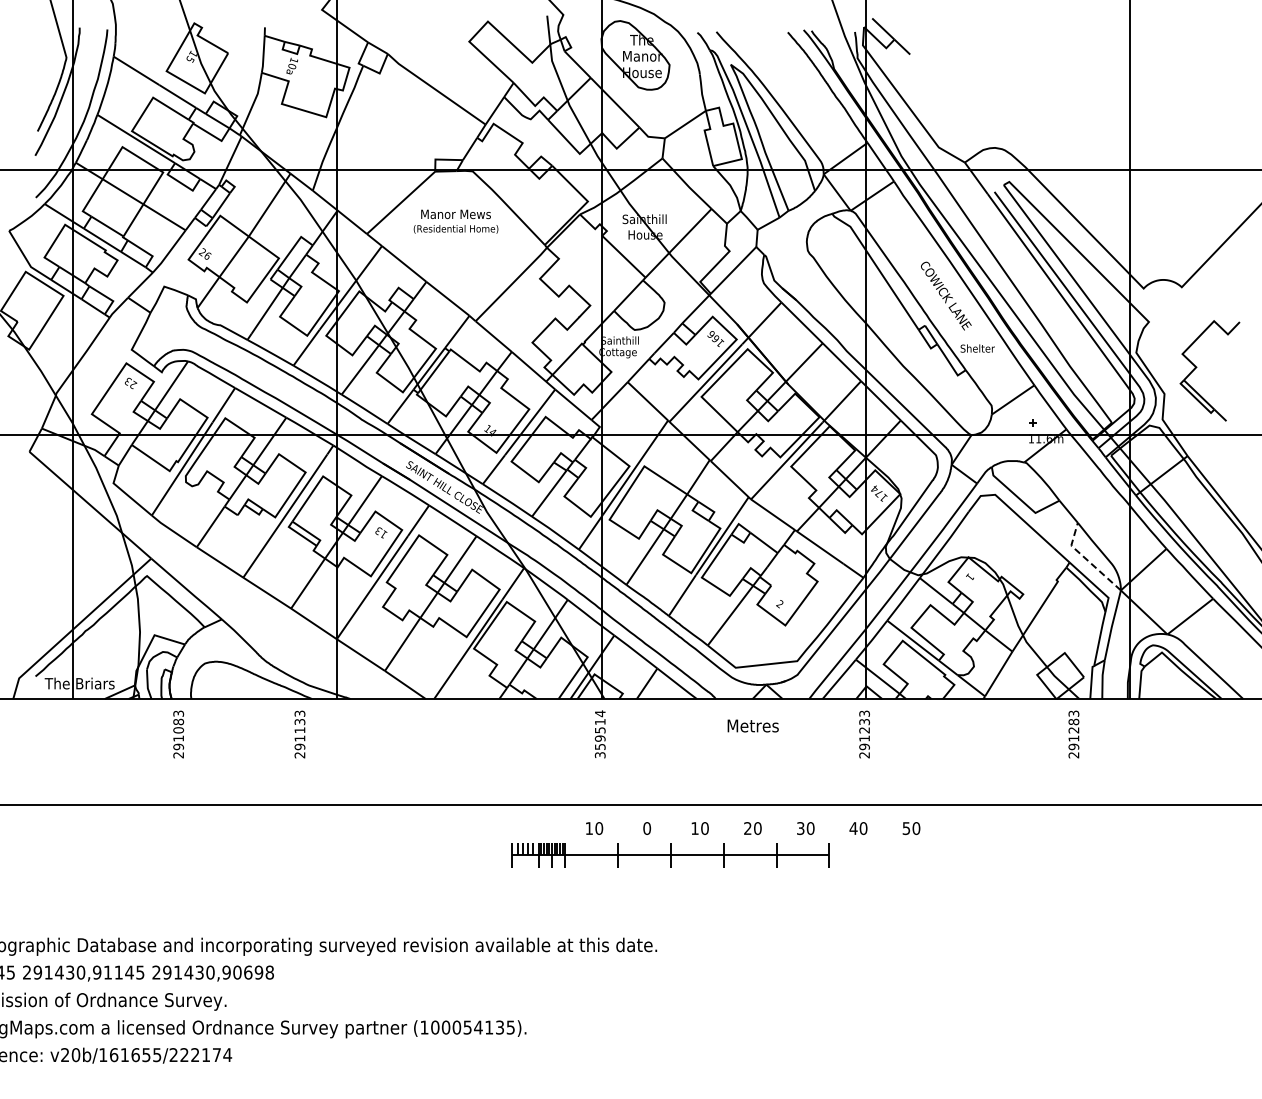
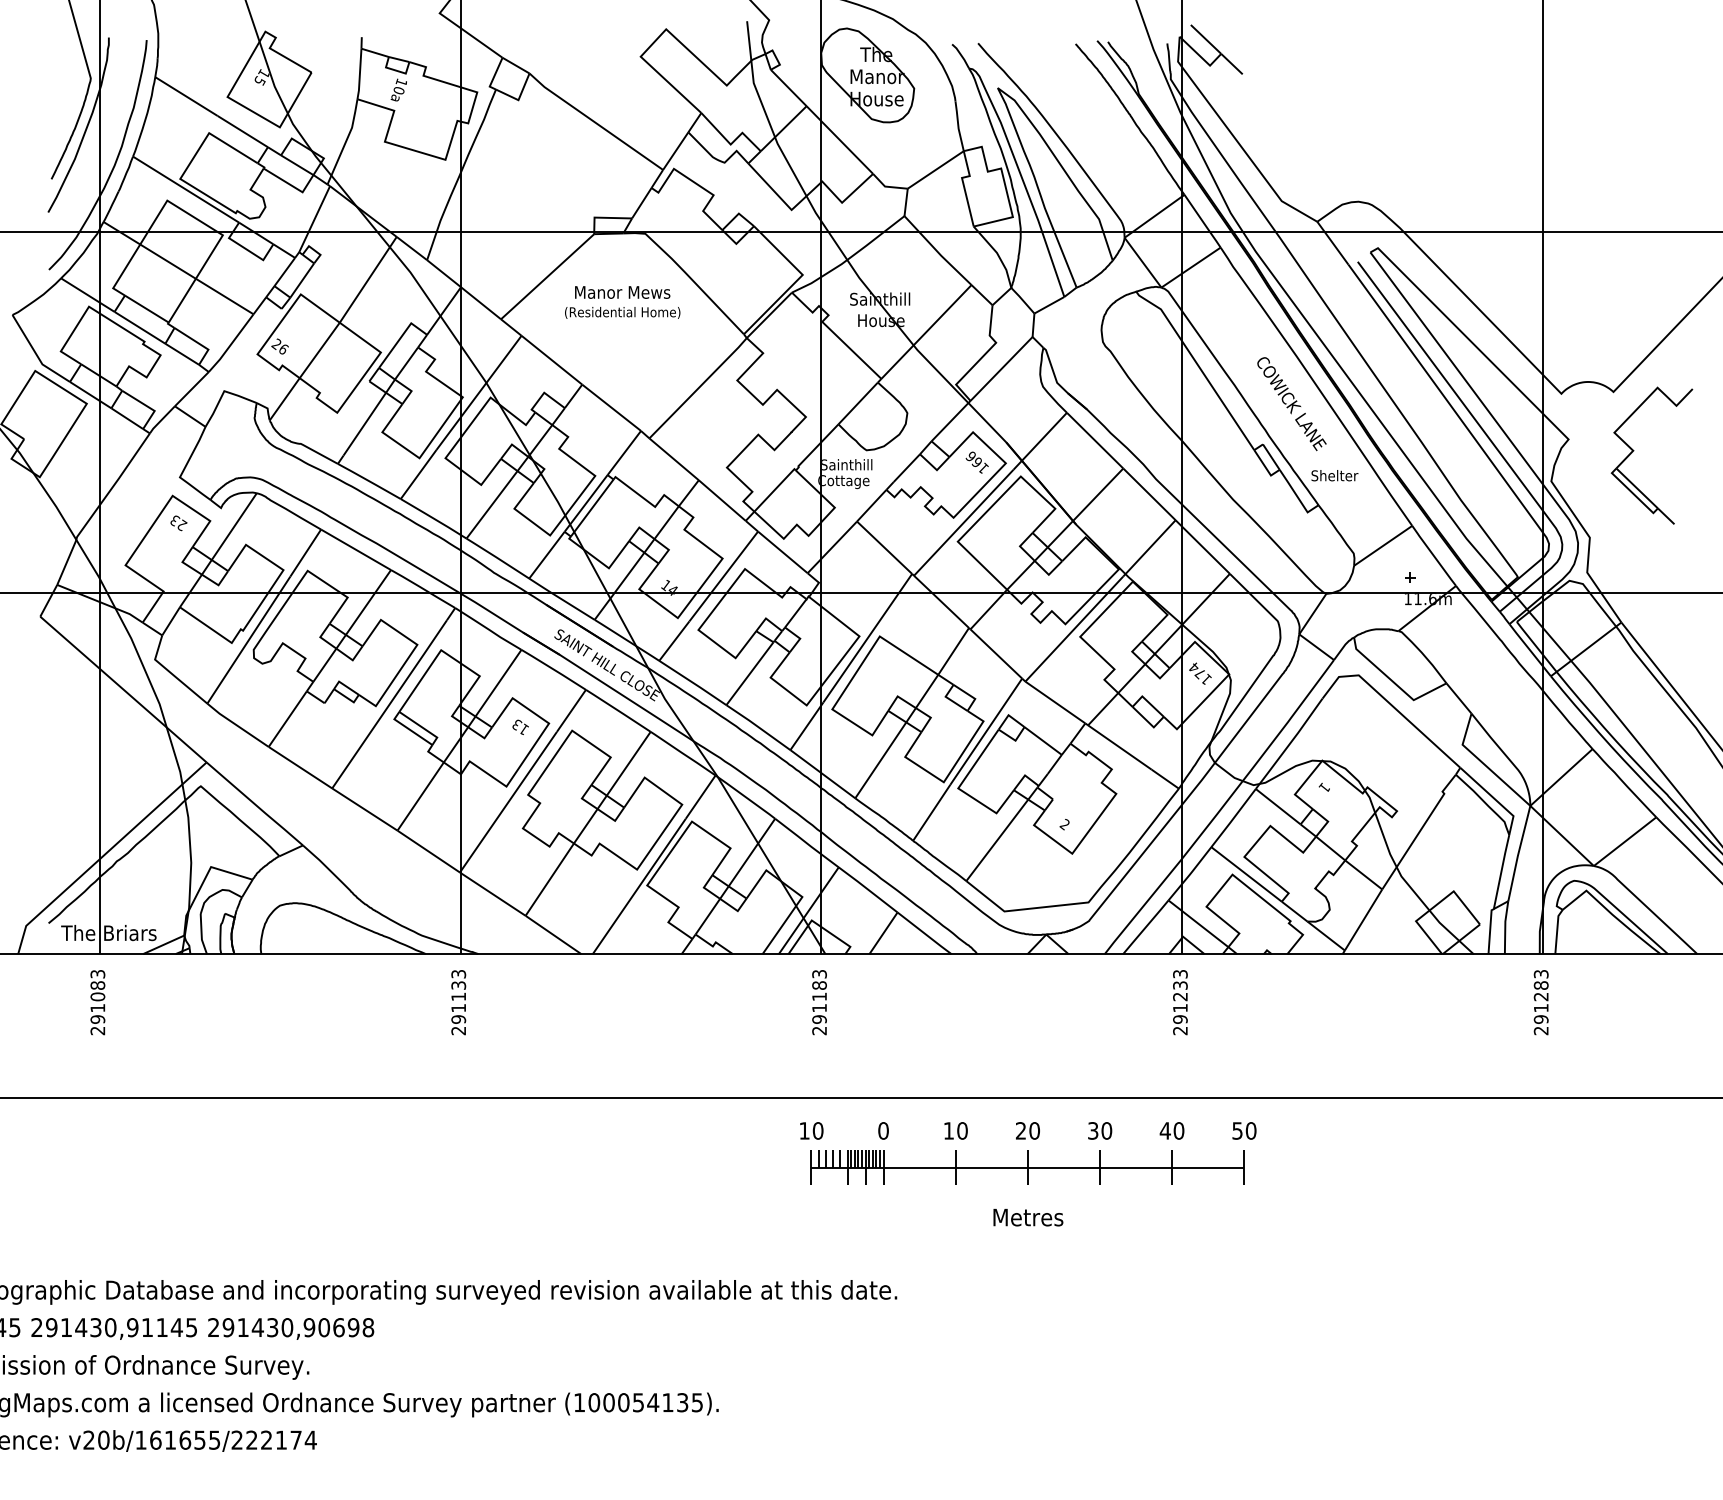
part: (1197, 367) -> (1634, 451), moved
line: (1086, 559) -> (1483, 763), dashed -> solid
text: (752, 725) -> (1027, 1216), moved
text: (178, 734) -> (97, 1002), moved
text: (299, 734) -> (458, 1002), moved
text: (599, 734) -> (818, 1002), 359514 -> 291183
text: (1073, 734) -> (1540, 1002), moved
part: (670, 855) -> (1027, 1167), moved

